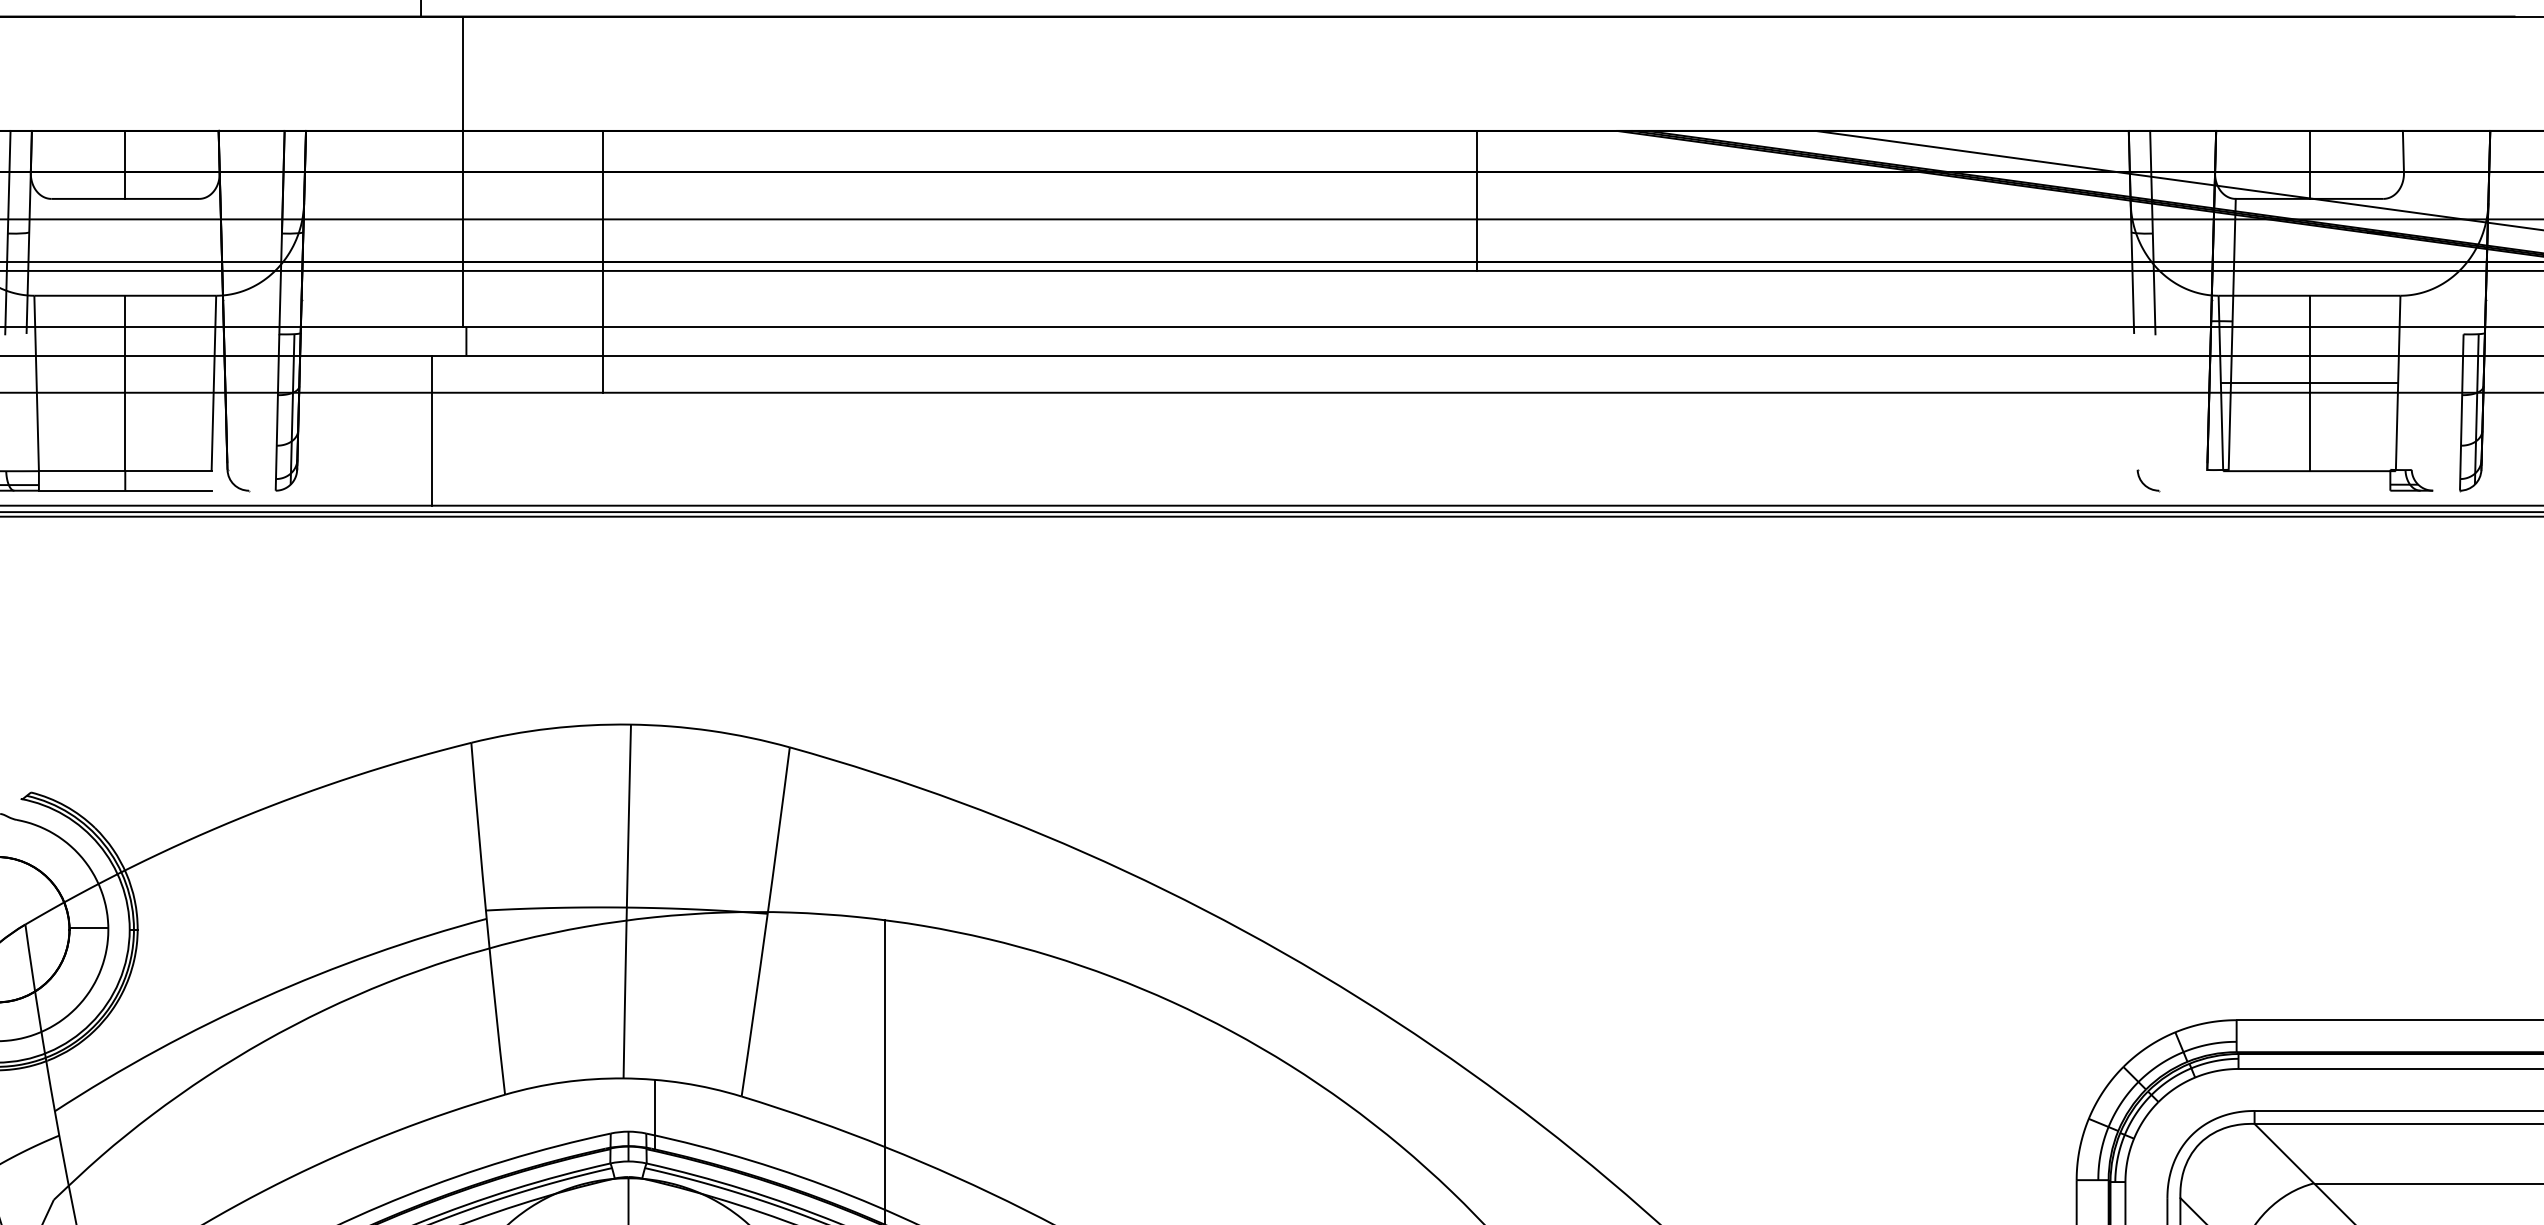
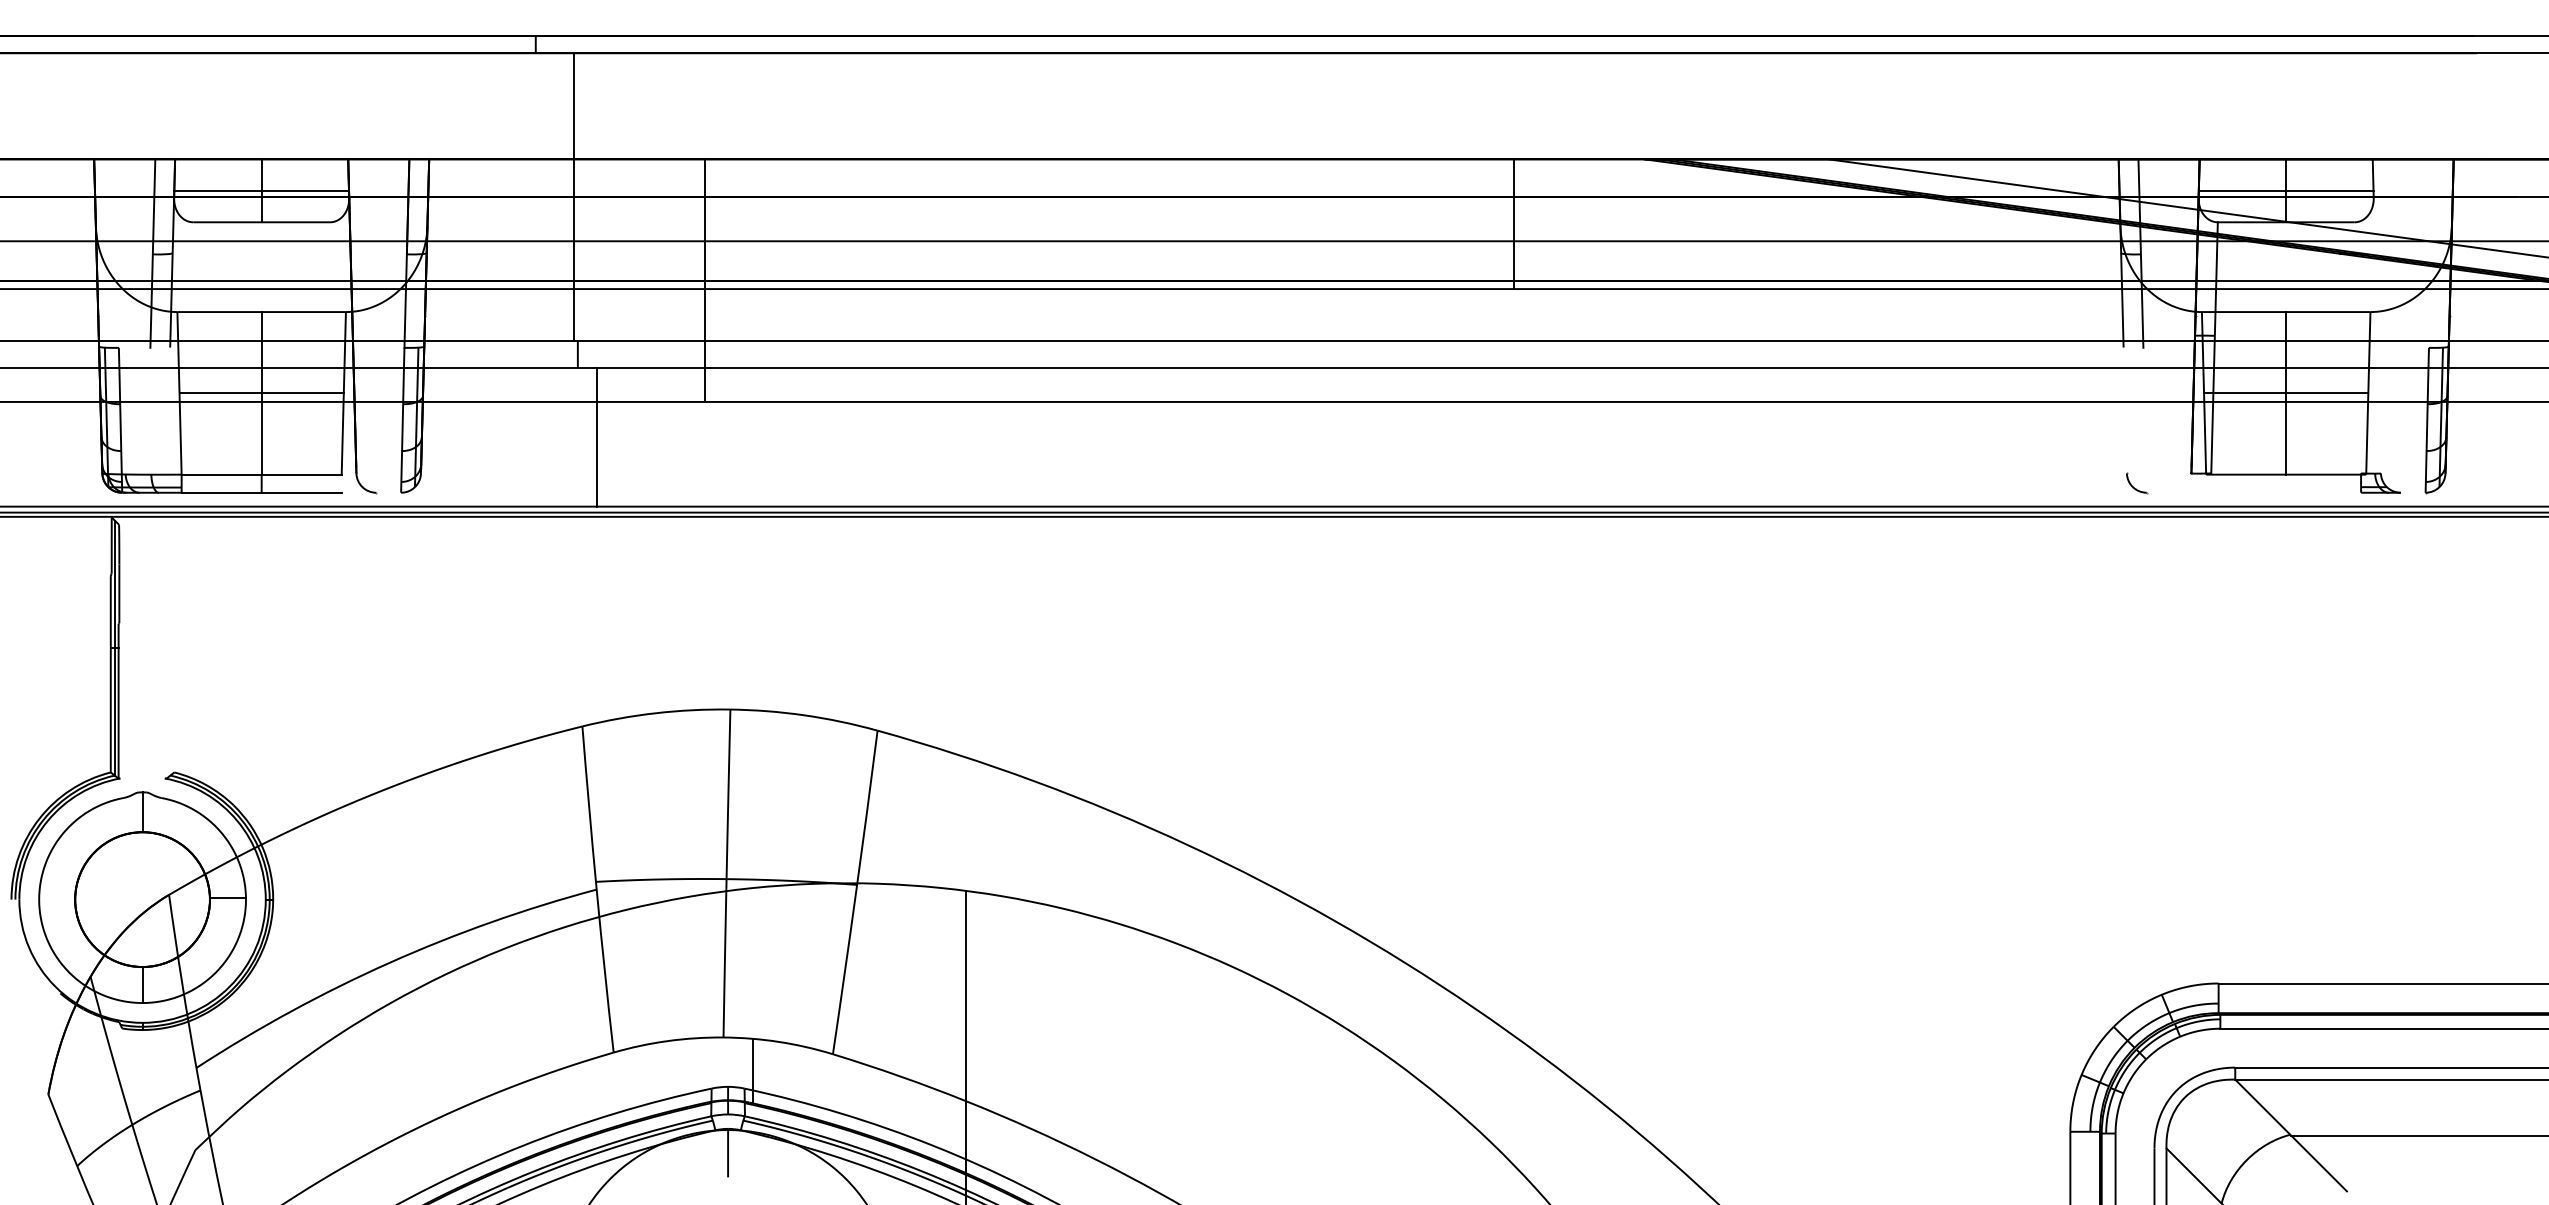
line: (125, 164) -> (261, 190), added
line: (2308, 164) -> (2285, 190), added
line: (125, 383) -> (261, 393), added
line: (431, 430) -> (596, 436), moved

